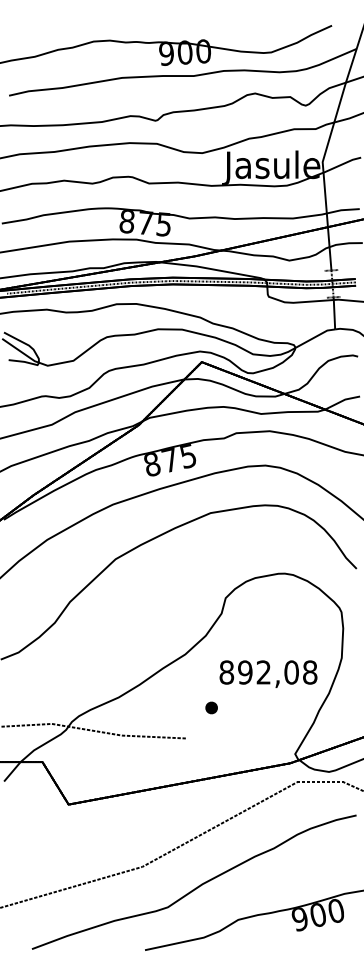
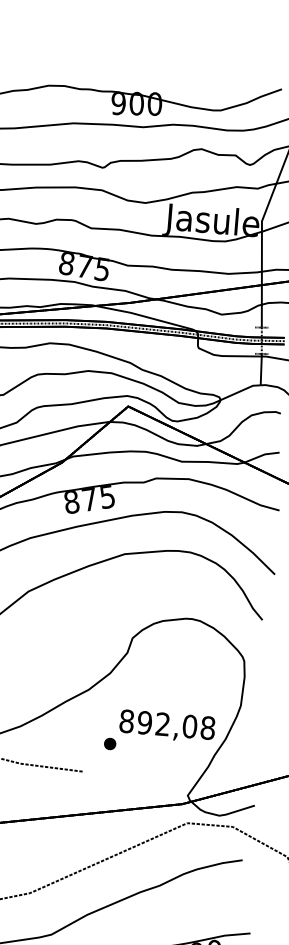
text: (268, 673) -> (167, 725), moved

